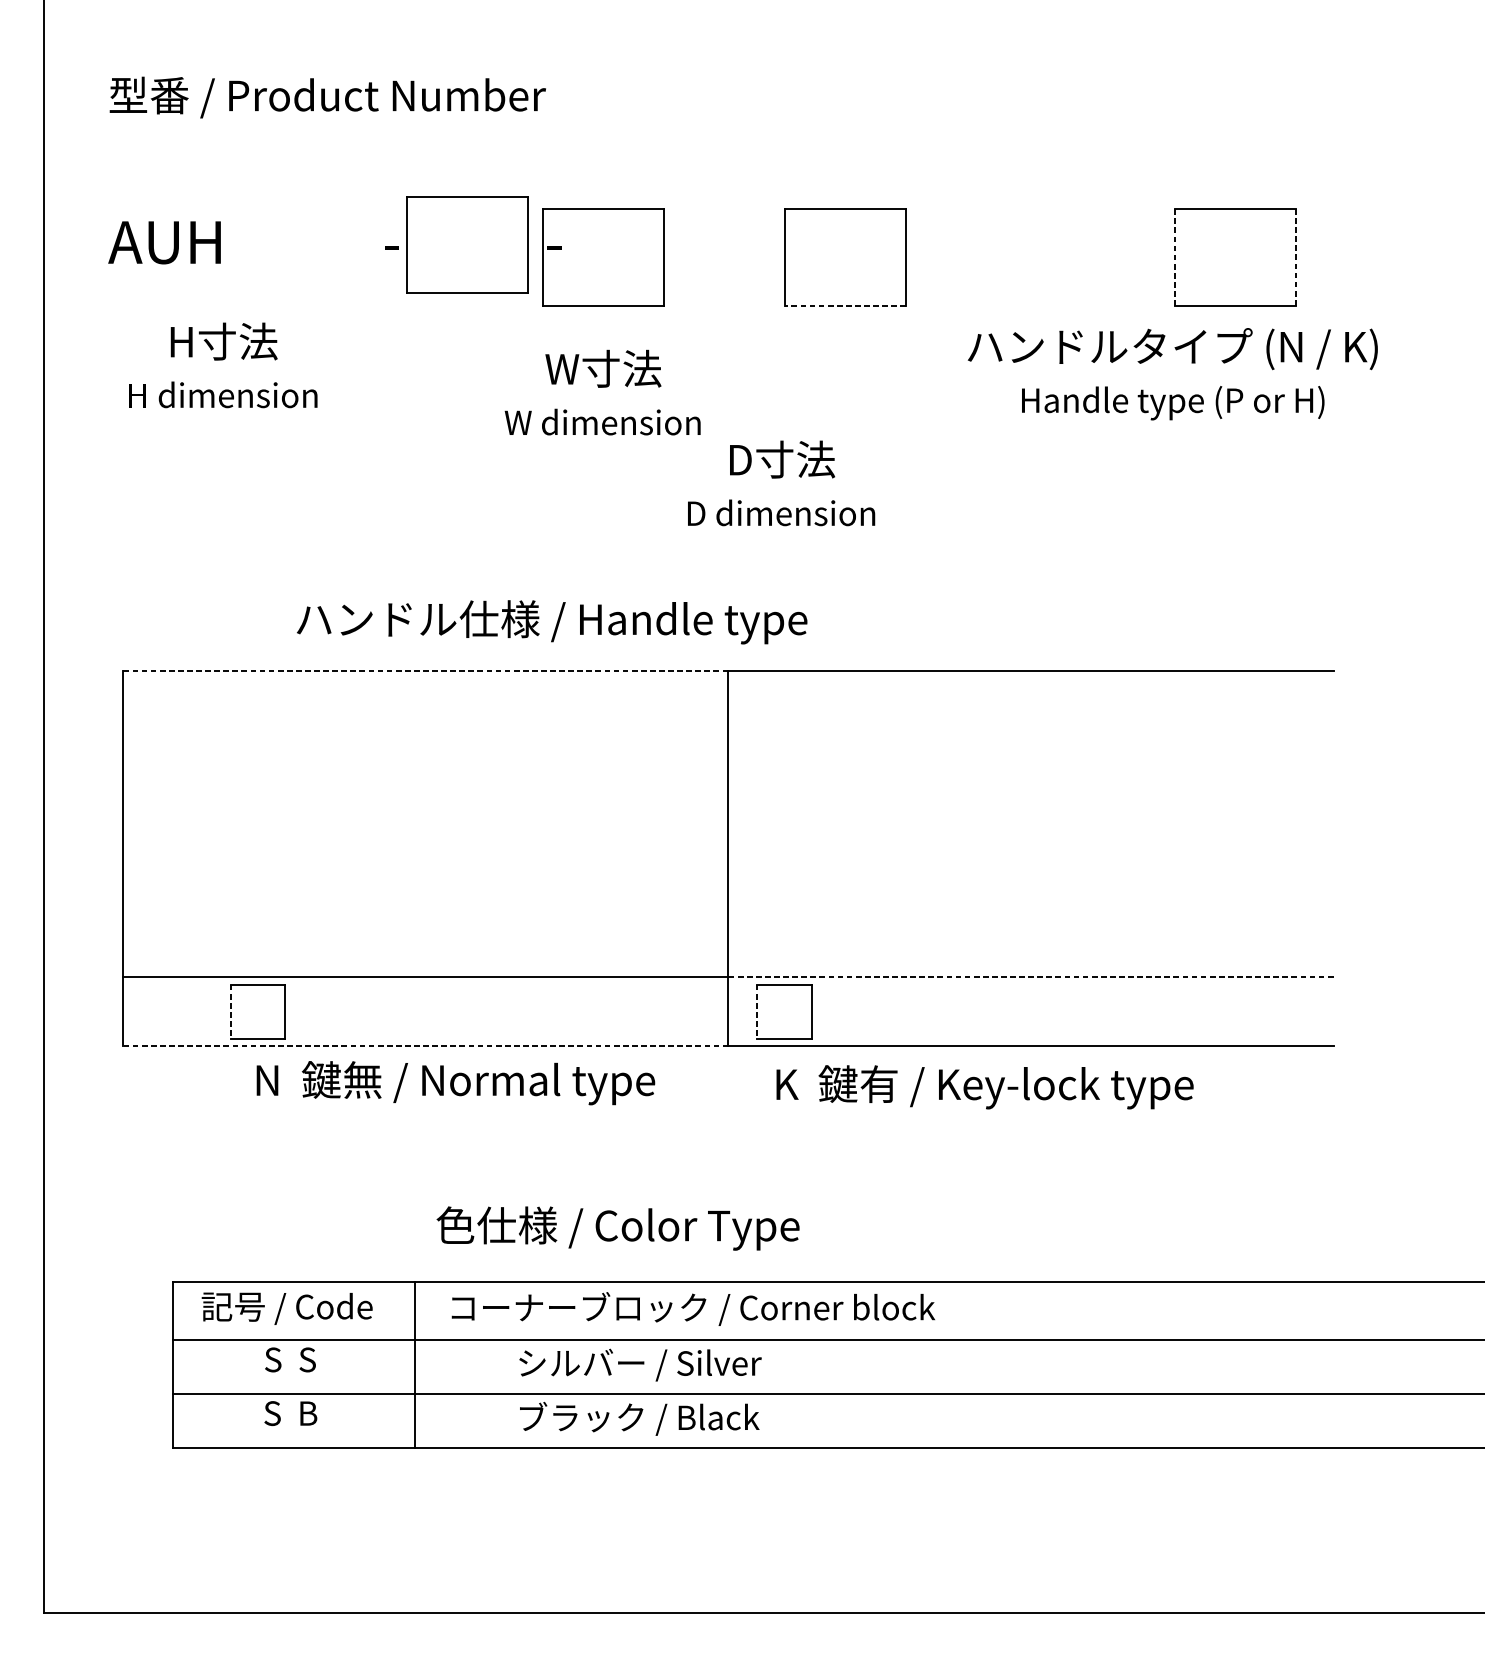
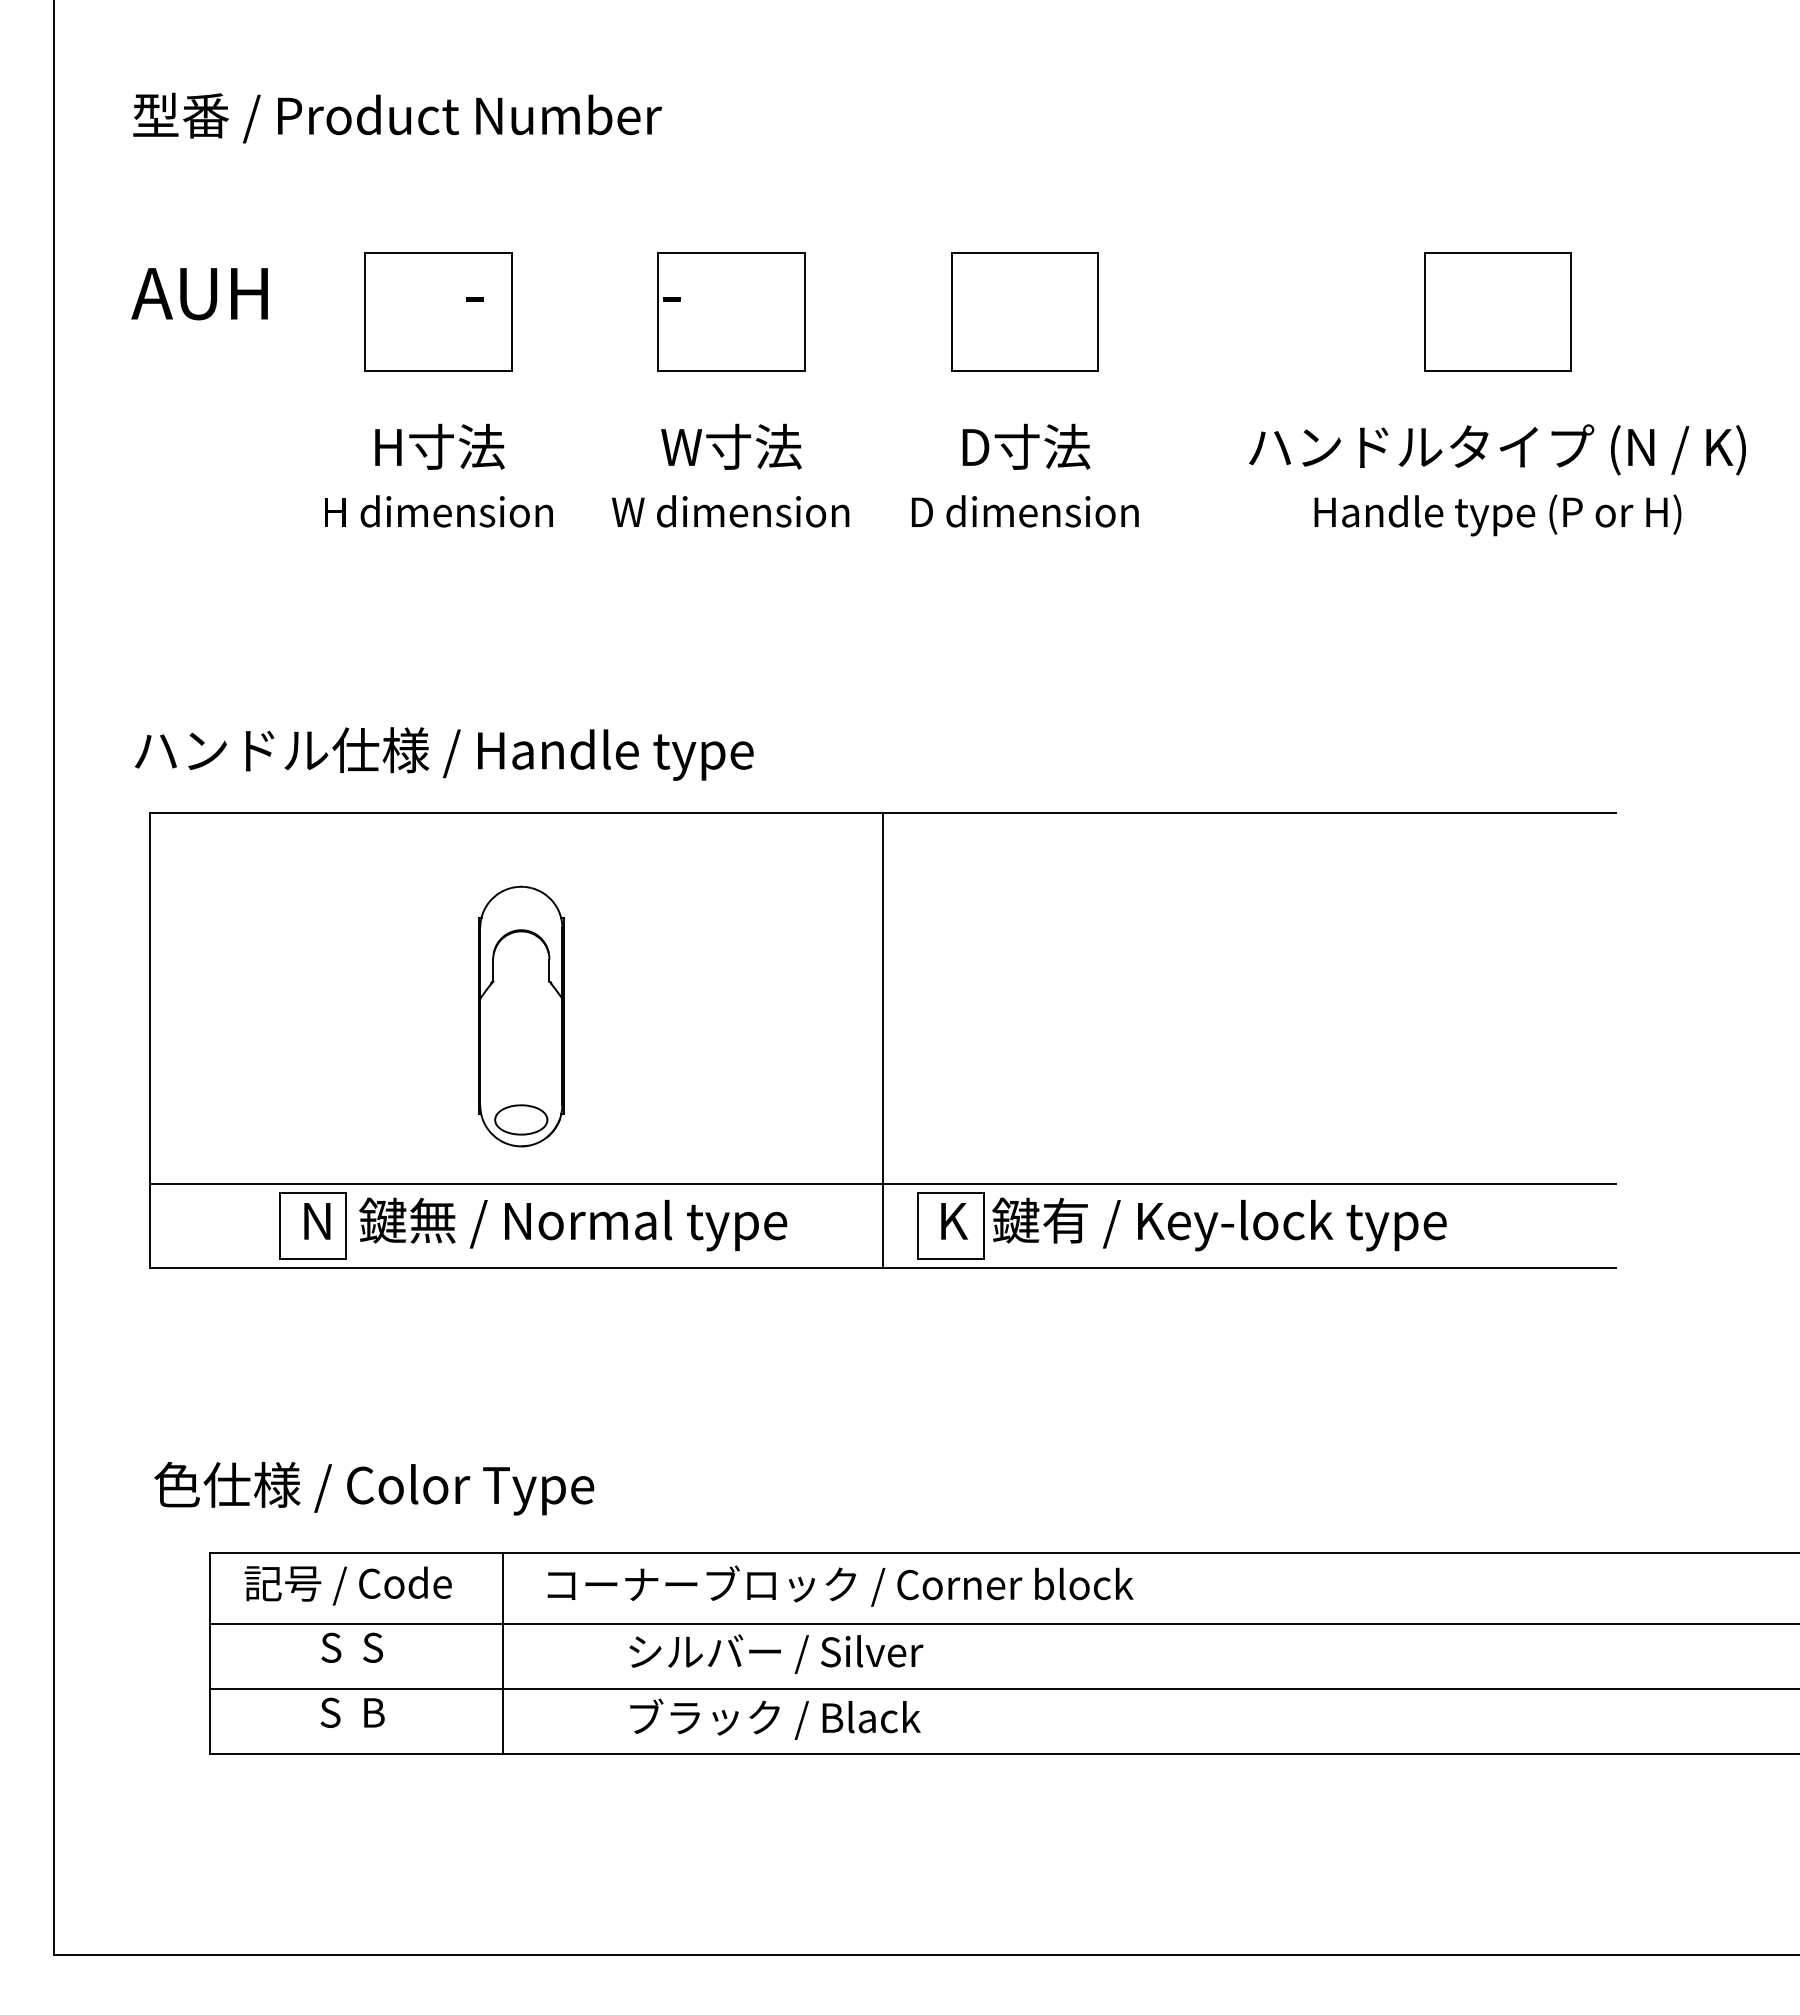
part: (467, 244) -> (438, 311), moved
line: (1175, 257) -> (1424, 311), dashed -> solid
line: (1296, 257) -> (1571, 311), dashed -> solid
line: (845, 305) -> (1024, 370), dashed -> solid
text: (223, 365) -> (438, 475), moved
text: (1172, 374) -> (1497, 480), moved
text: (781, 483) -> (1025, 475), moved
text: (552, 621) -> (444, 753), moved
line: (426, 671) -> (516, 813), dashed -> solid
part: (430, 838) -> (521, 1016), added
line: (1030, 977) -> (1249, 1184), dashed -> solid
line: (231, 1012) -> (280, 1226), dashed -> solid
line: (756, 1012) -> (917, 1226), dashed -> solid
line: (426, 1046) -> (516, 1268), dashed -> solid
text: (455, 1083) -> (545, 1224), moved
text: (984, 1087) -> (1193, 1224), moved
text: (618, 1228) -> (374, 1488), moved

